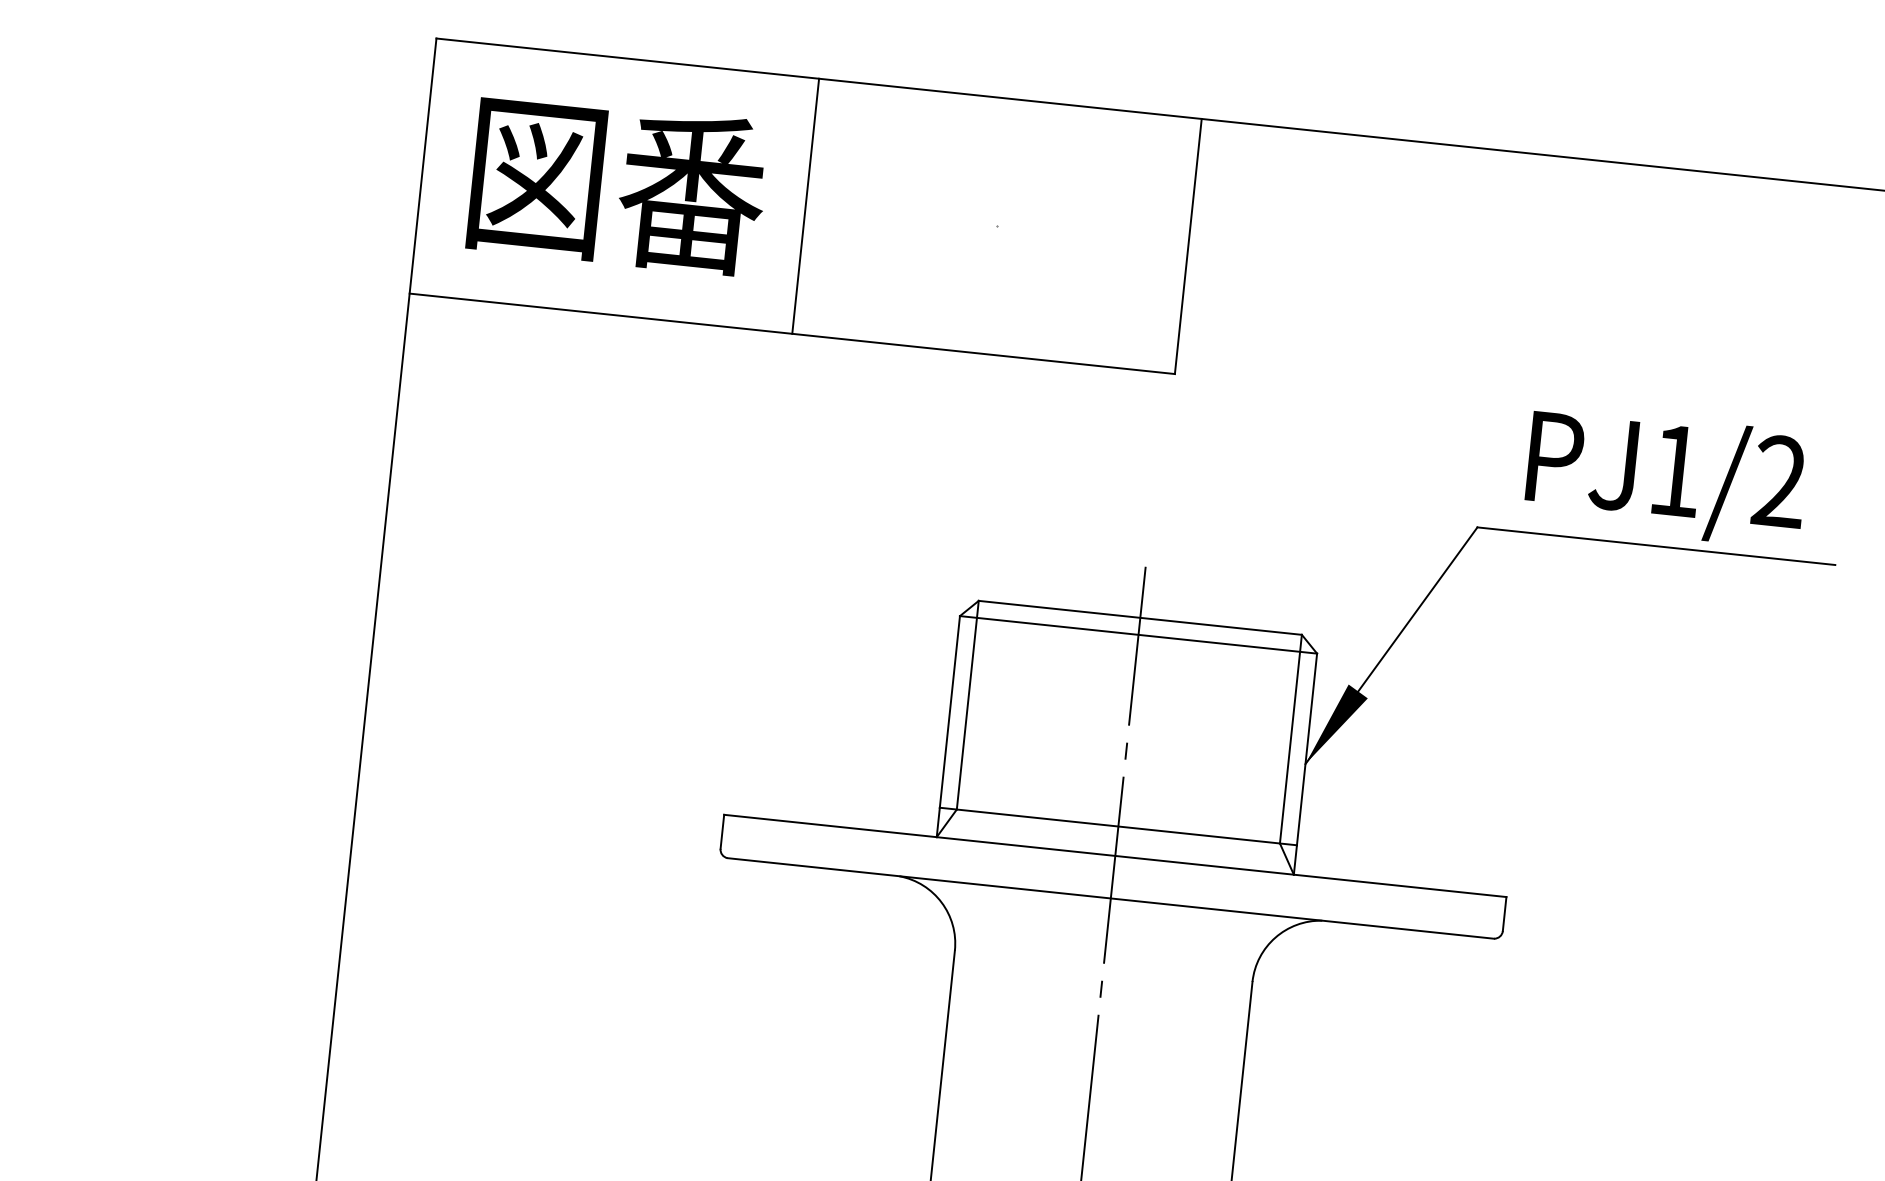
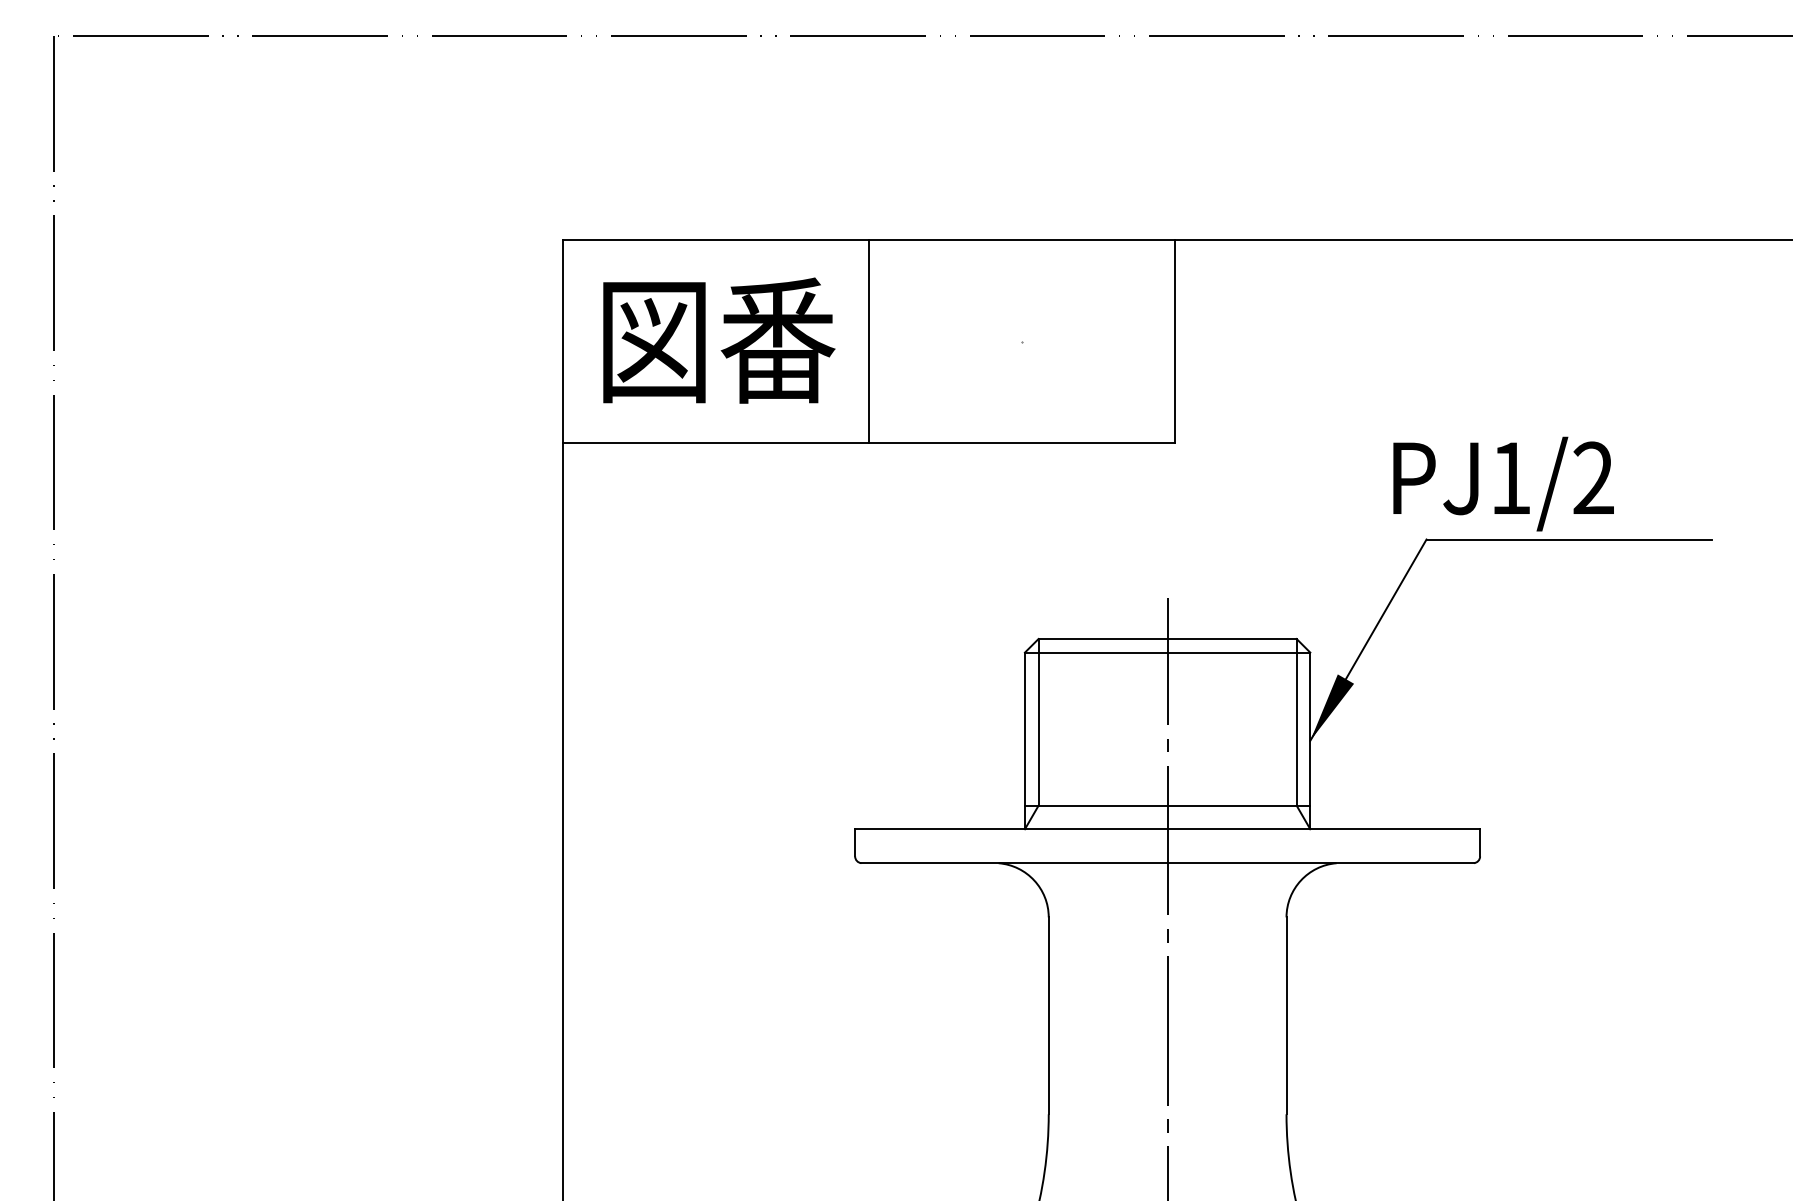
text: (1666, 476) -> (1503, 483), moved

